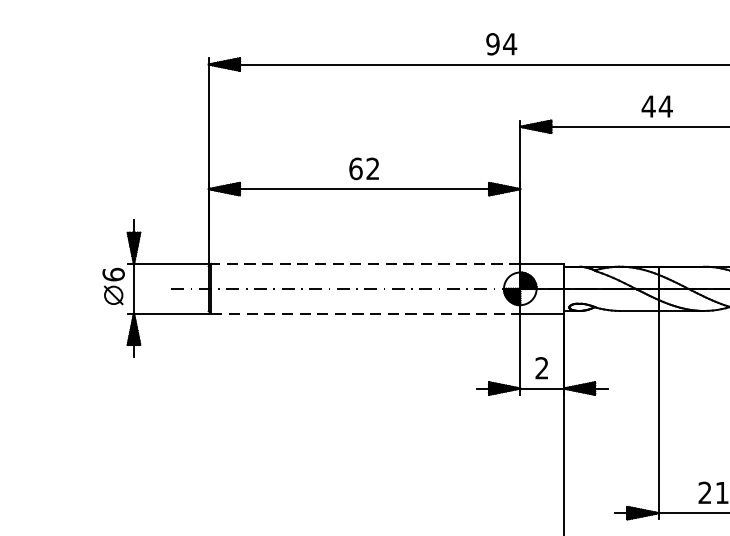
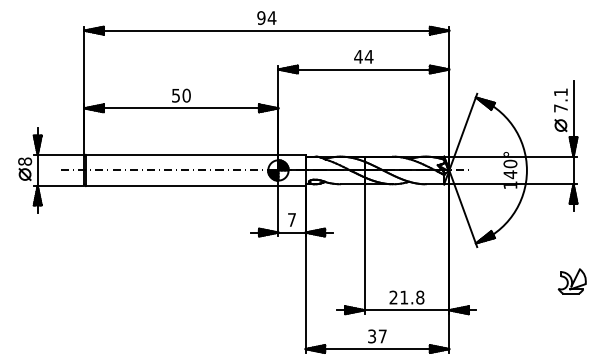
text: (364, 168) -> (181, 95), 62 -> 50
line: (364, 263) -> (181, 154), dashed -> solid
text: (112, 274) -> (24, 161), 6 -> 8
line: (366, 314) -> (182, 186), dashed -> solid
text: (541, 367) -> (291, 219), 2 -> 7

